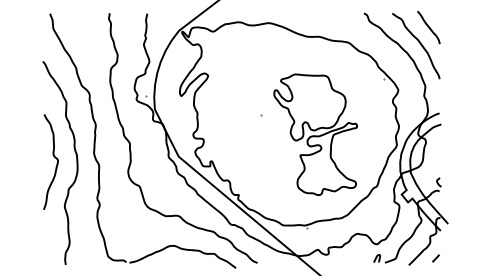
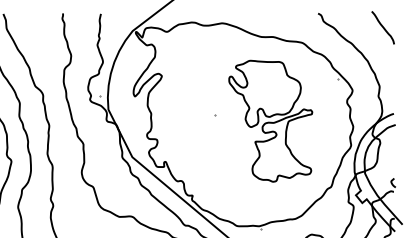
curve: (420, 45) -> (374, 45), removed
part: (315, 134) -> (270, 120), moved

